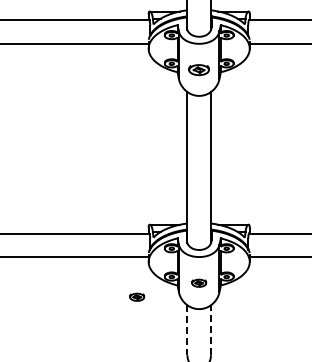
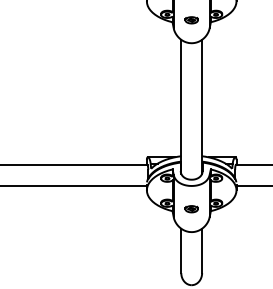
part: (199, 69) -> (191, 19), size x0.71
part: (137, 296) -> (137, 220), removed
line: (210, 329) -> (201, 250), dashed -> solid
line: (187, 330) -> (181, 251), dashed -> solid

